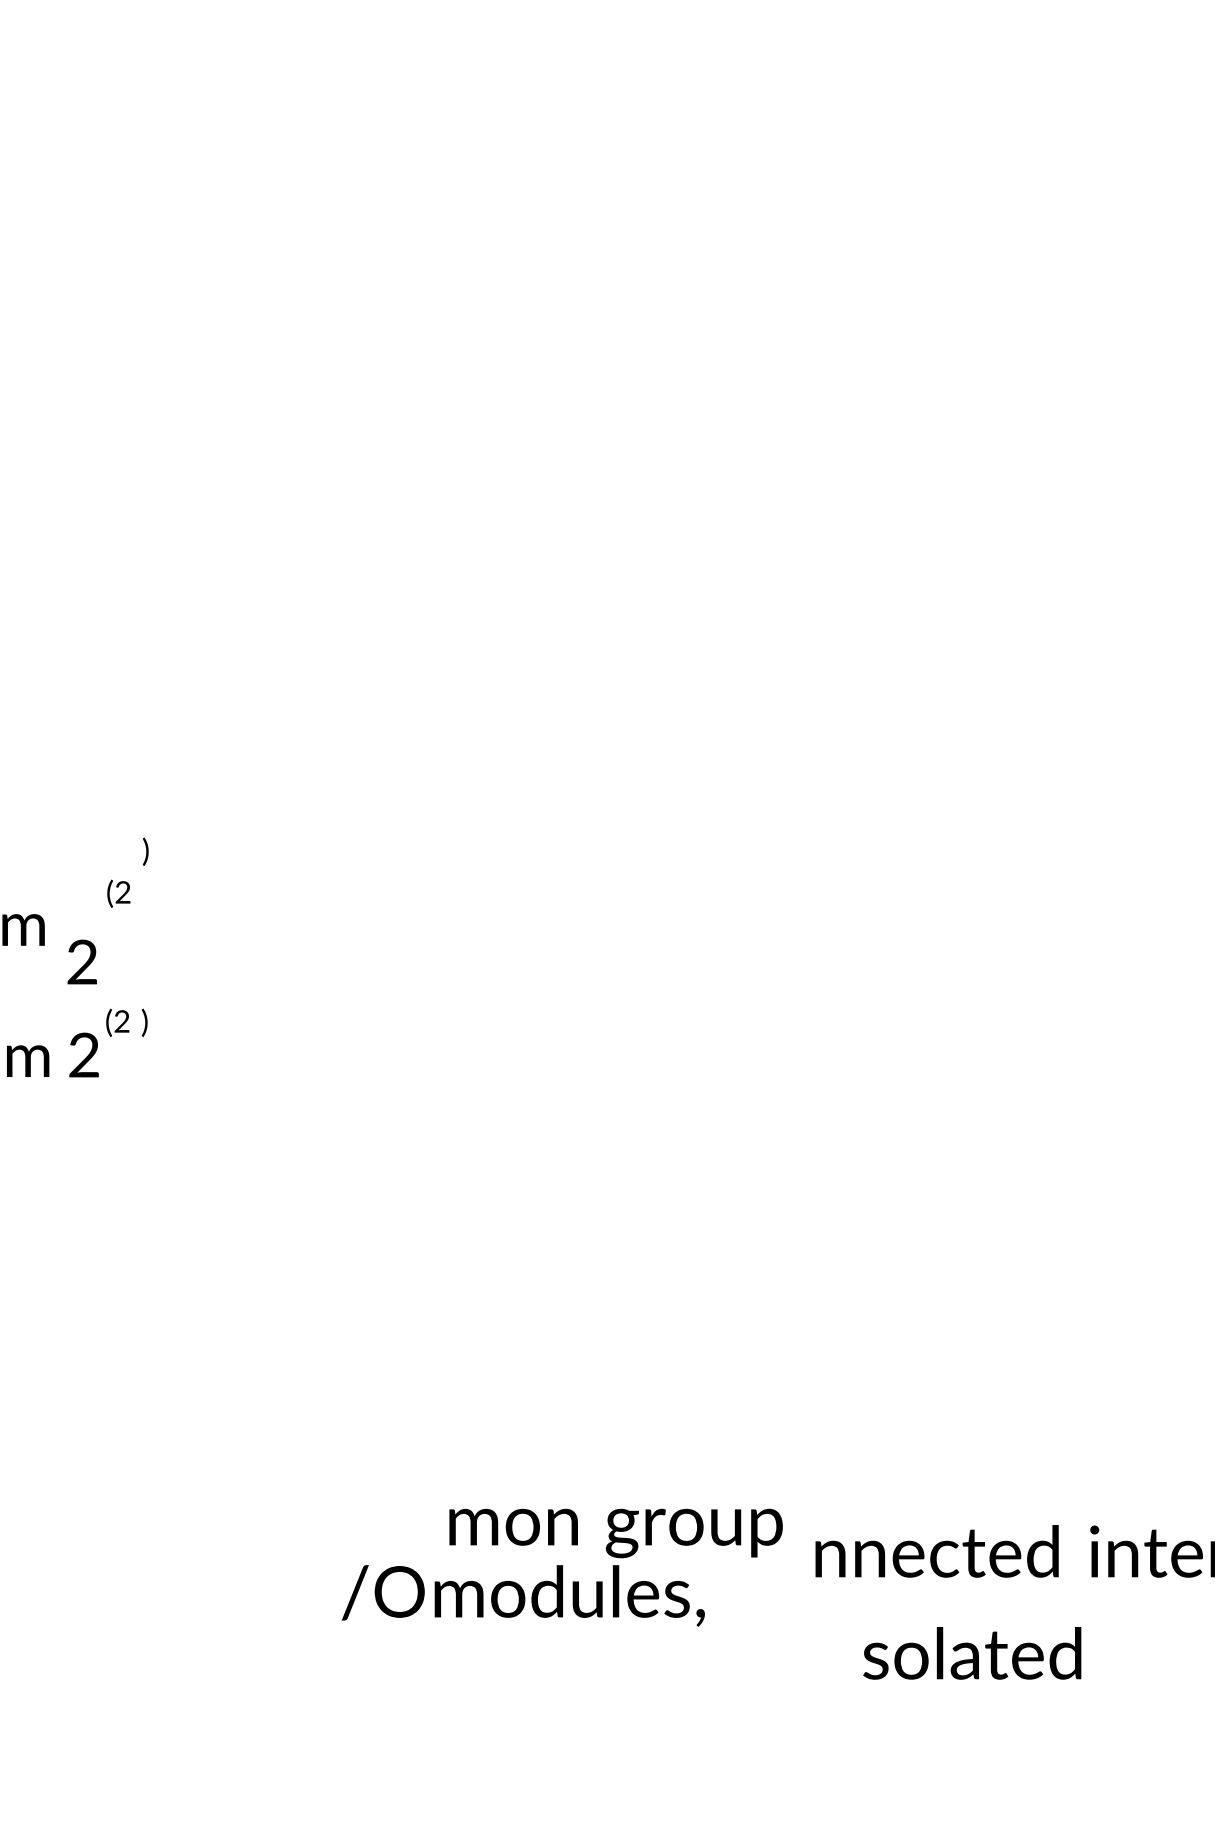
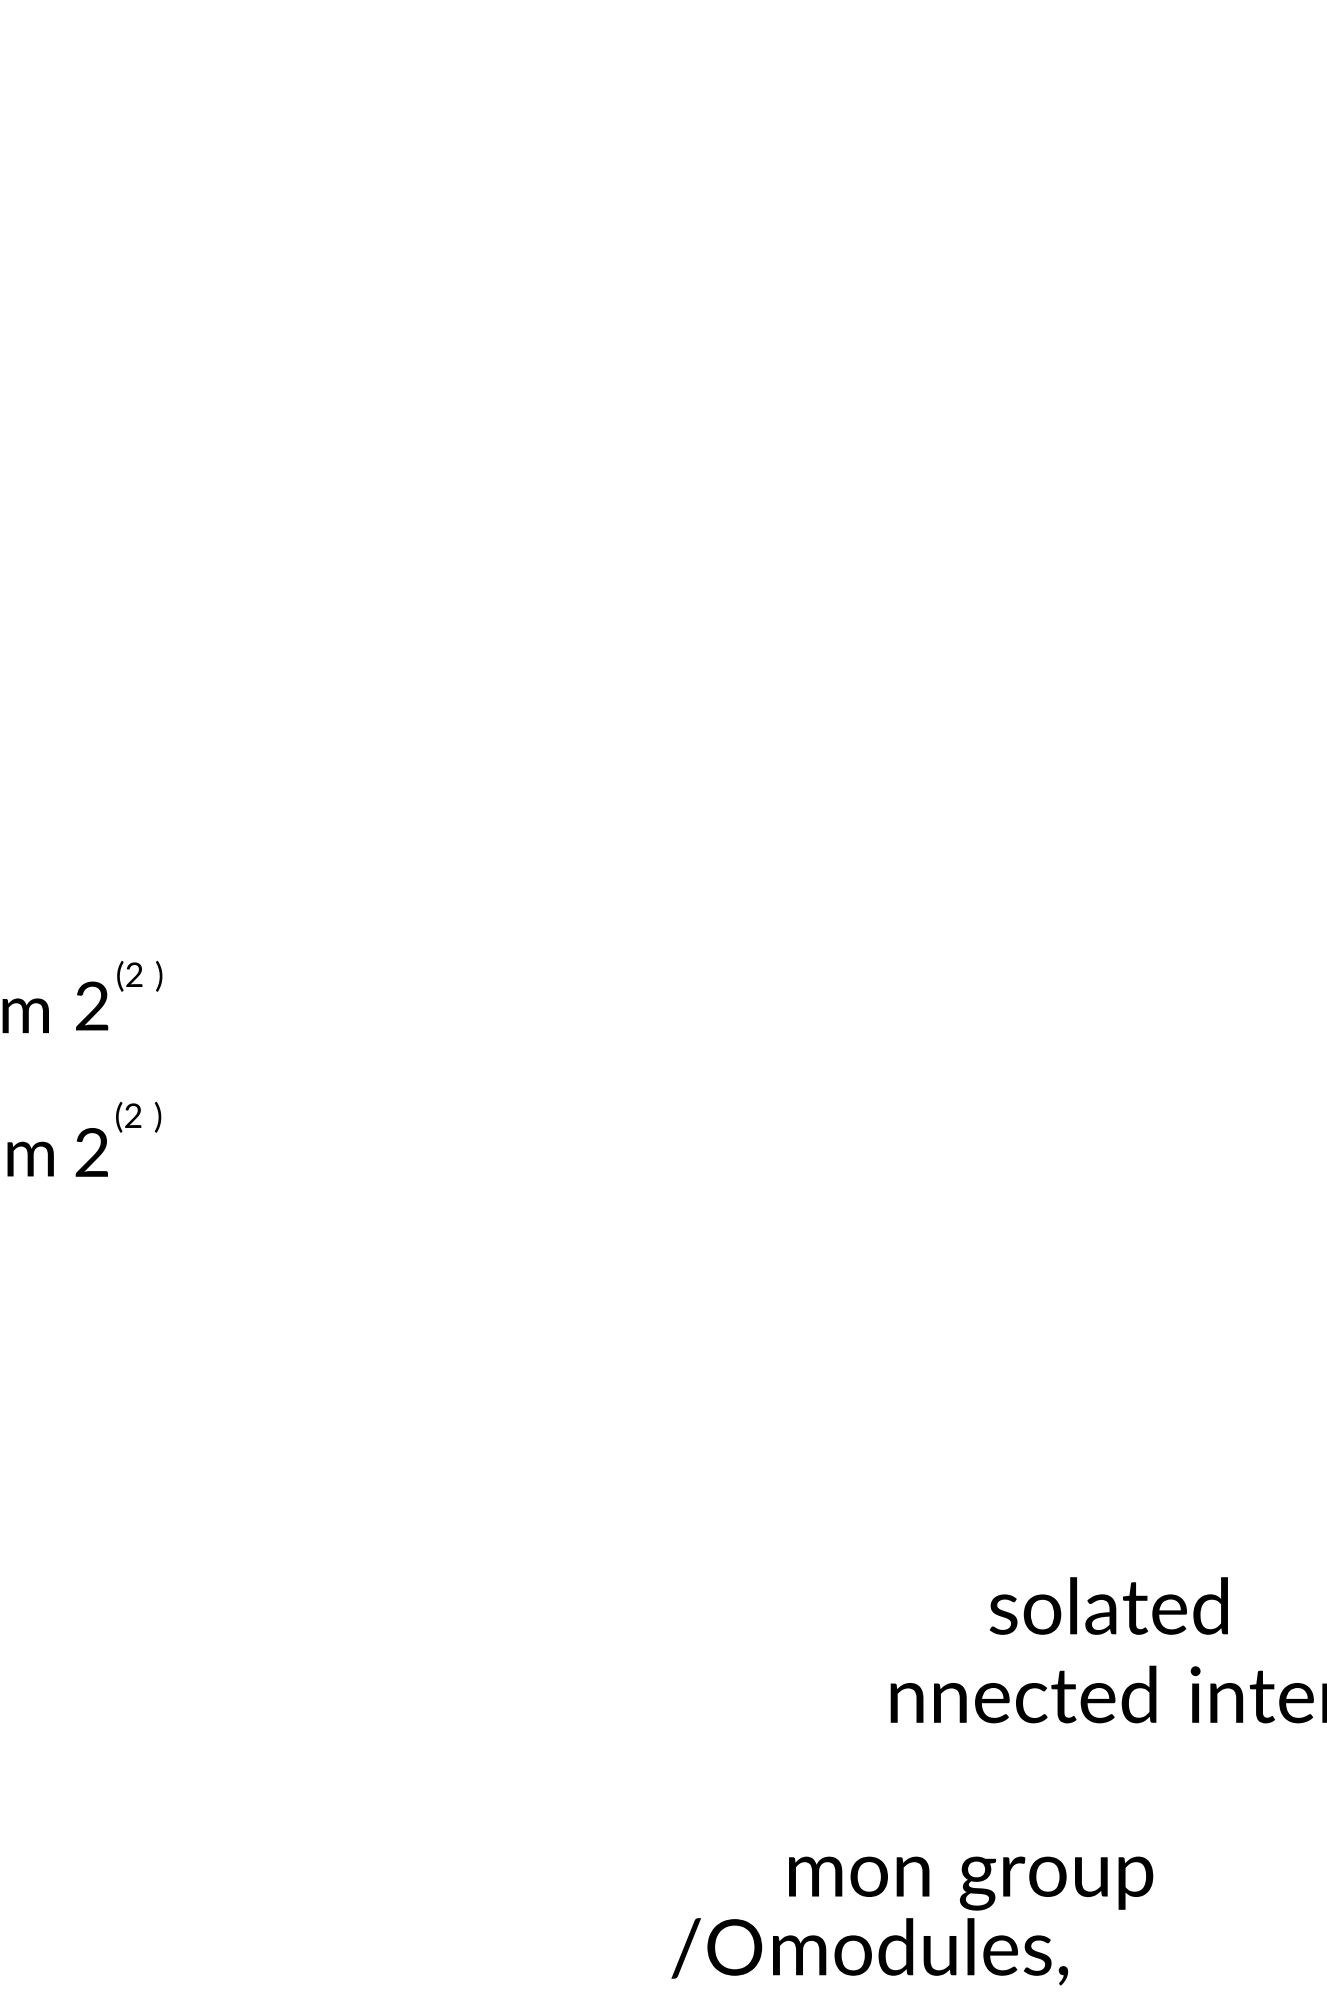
text: (145, 851) -> (158, 975), moved
text: (81, 961) -> (91, 1005), moved
text: (561, 1567) -> (911, 1920), moved
text: (972, 1653) -> (1109, 1606), moved

